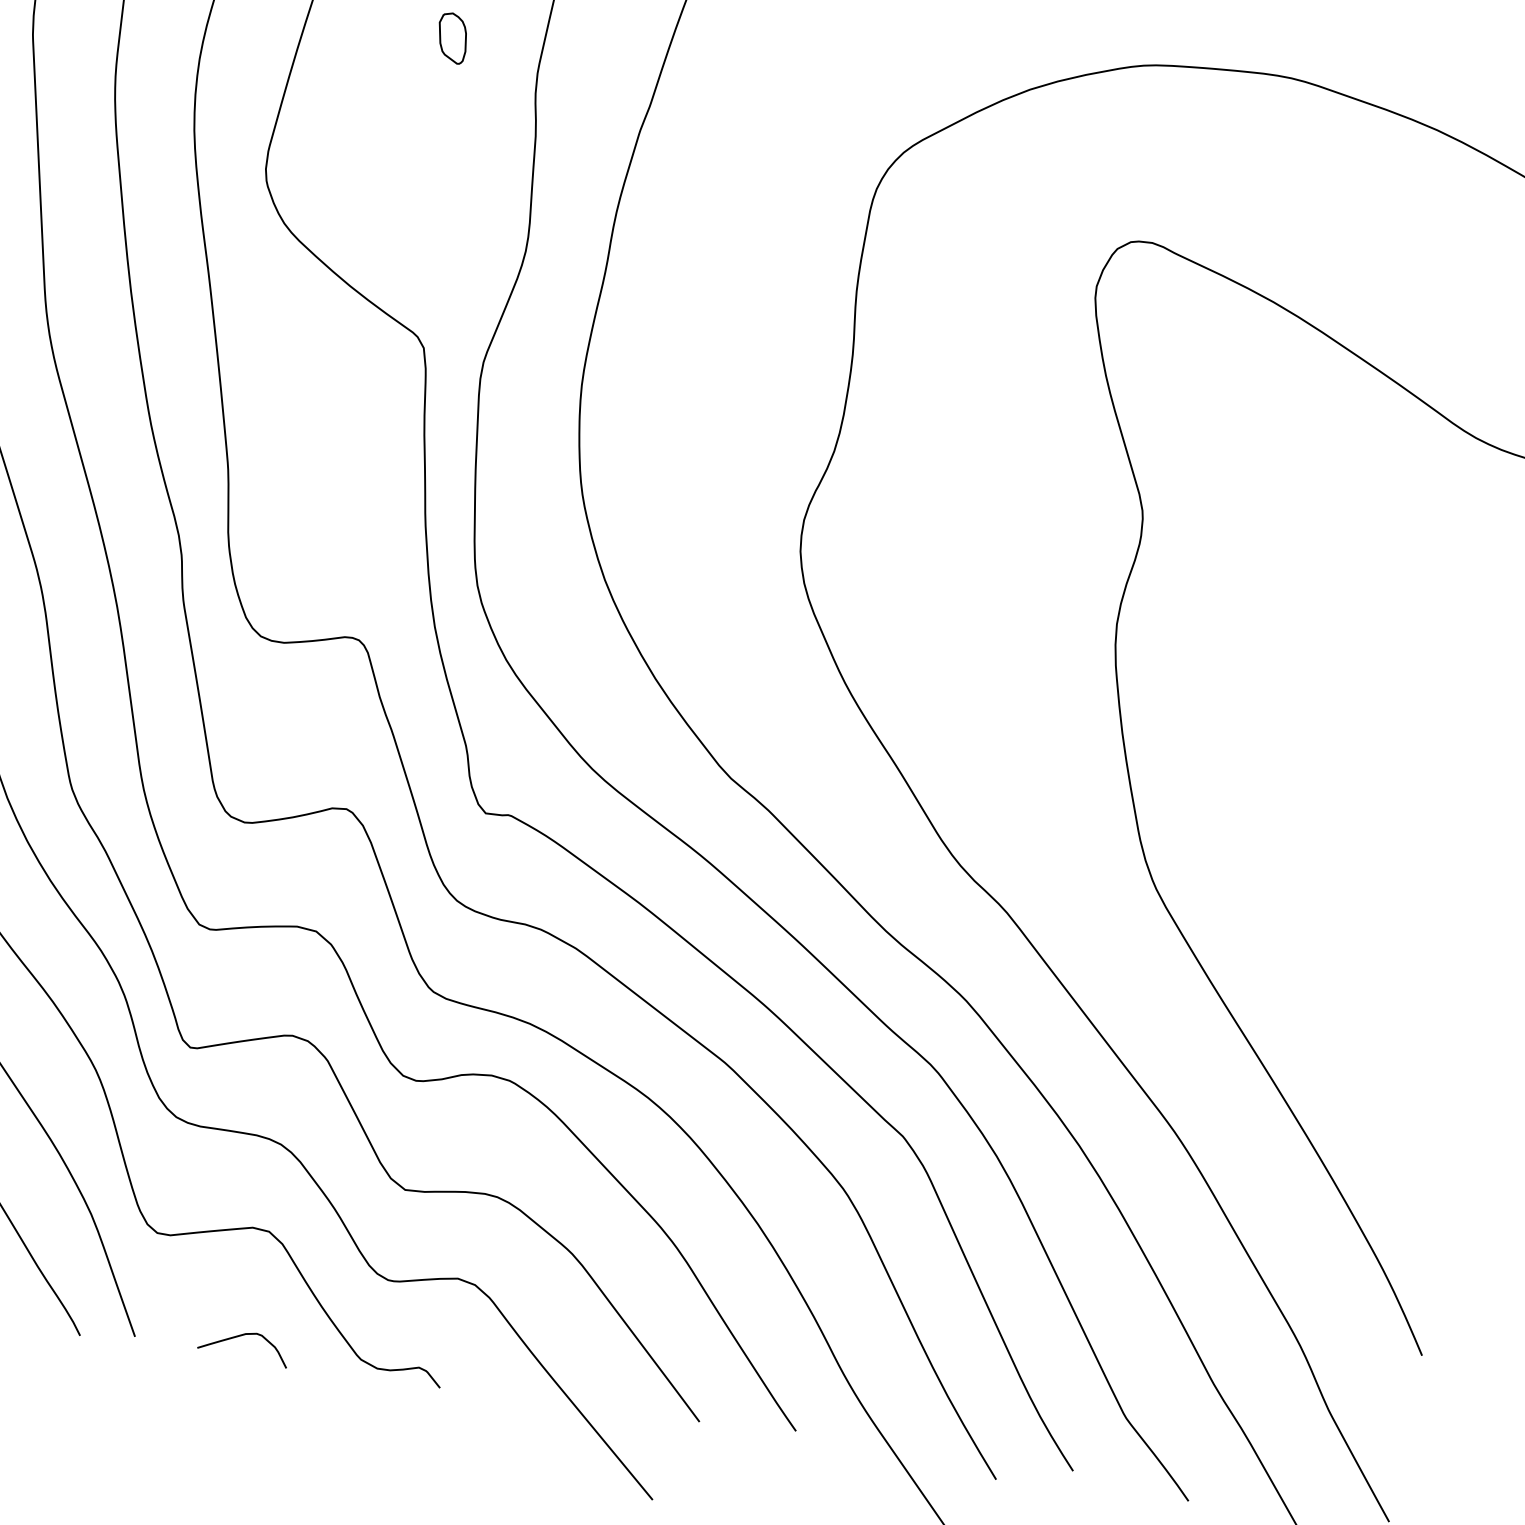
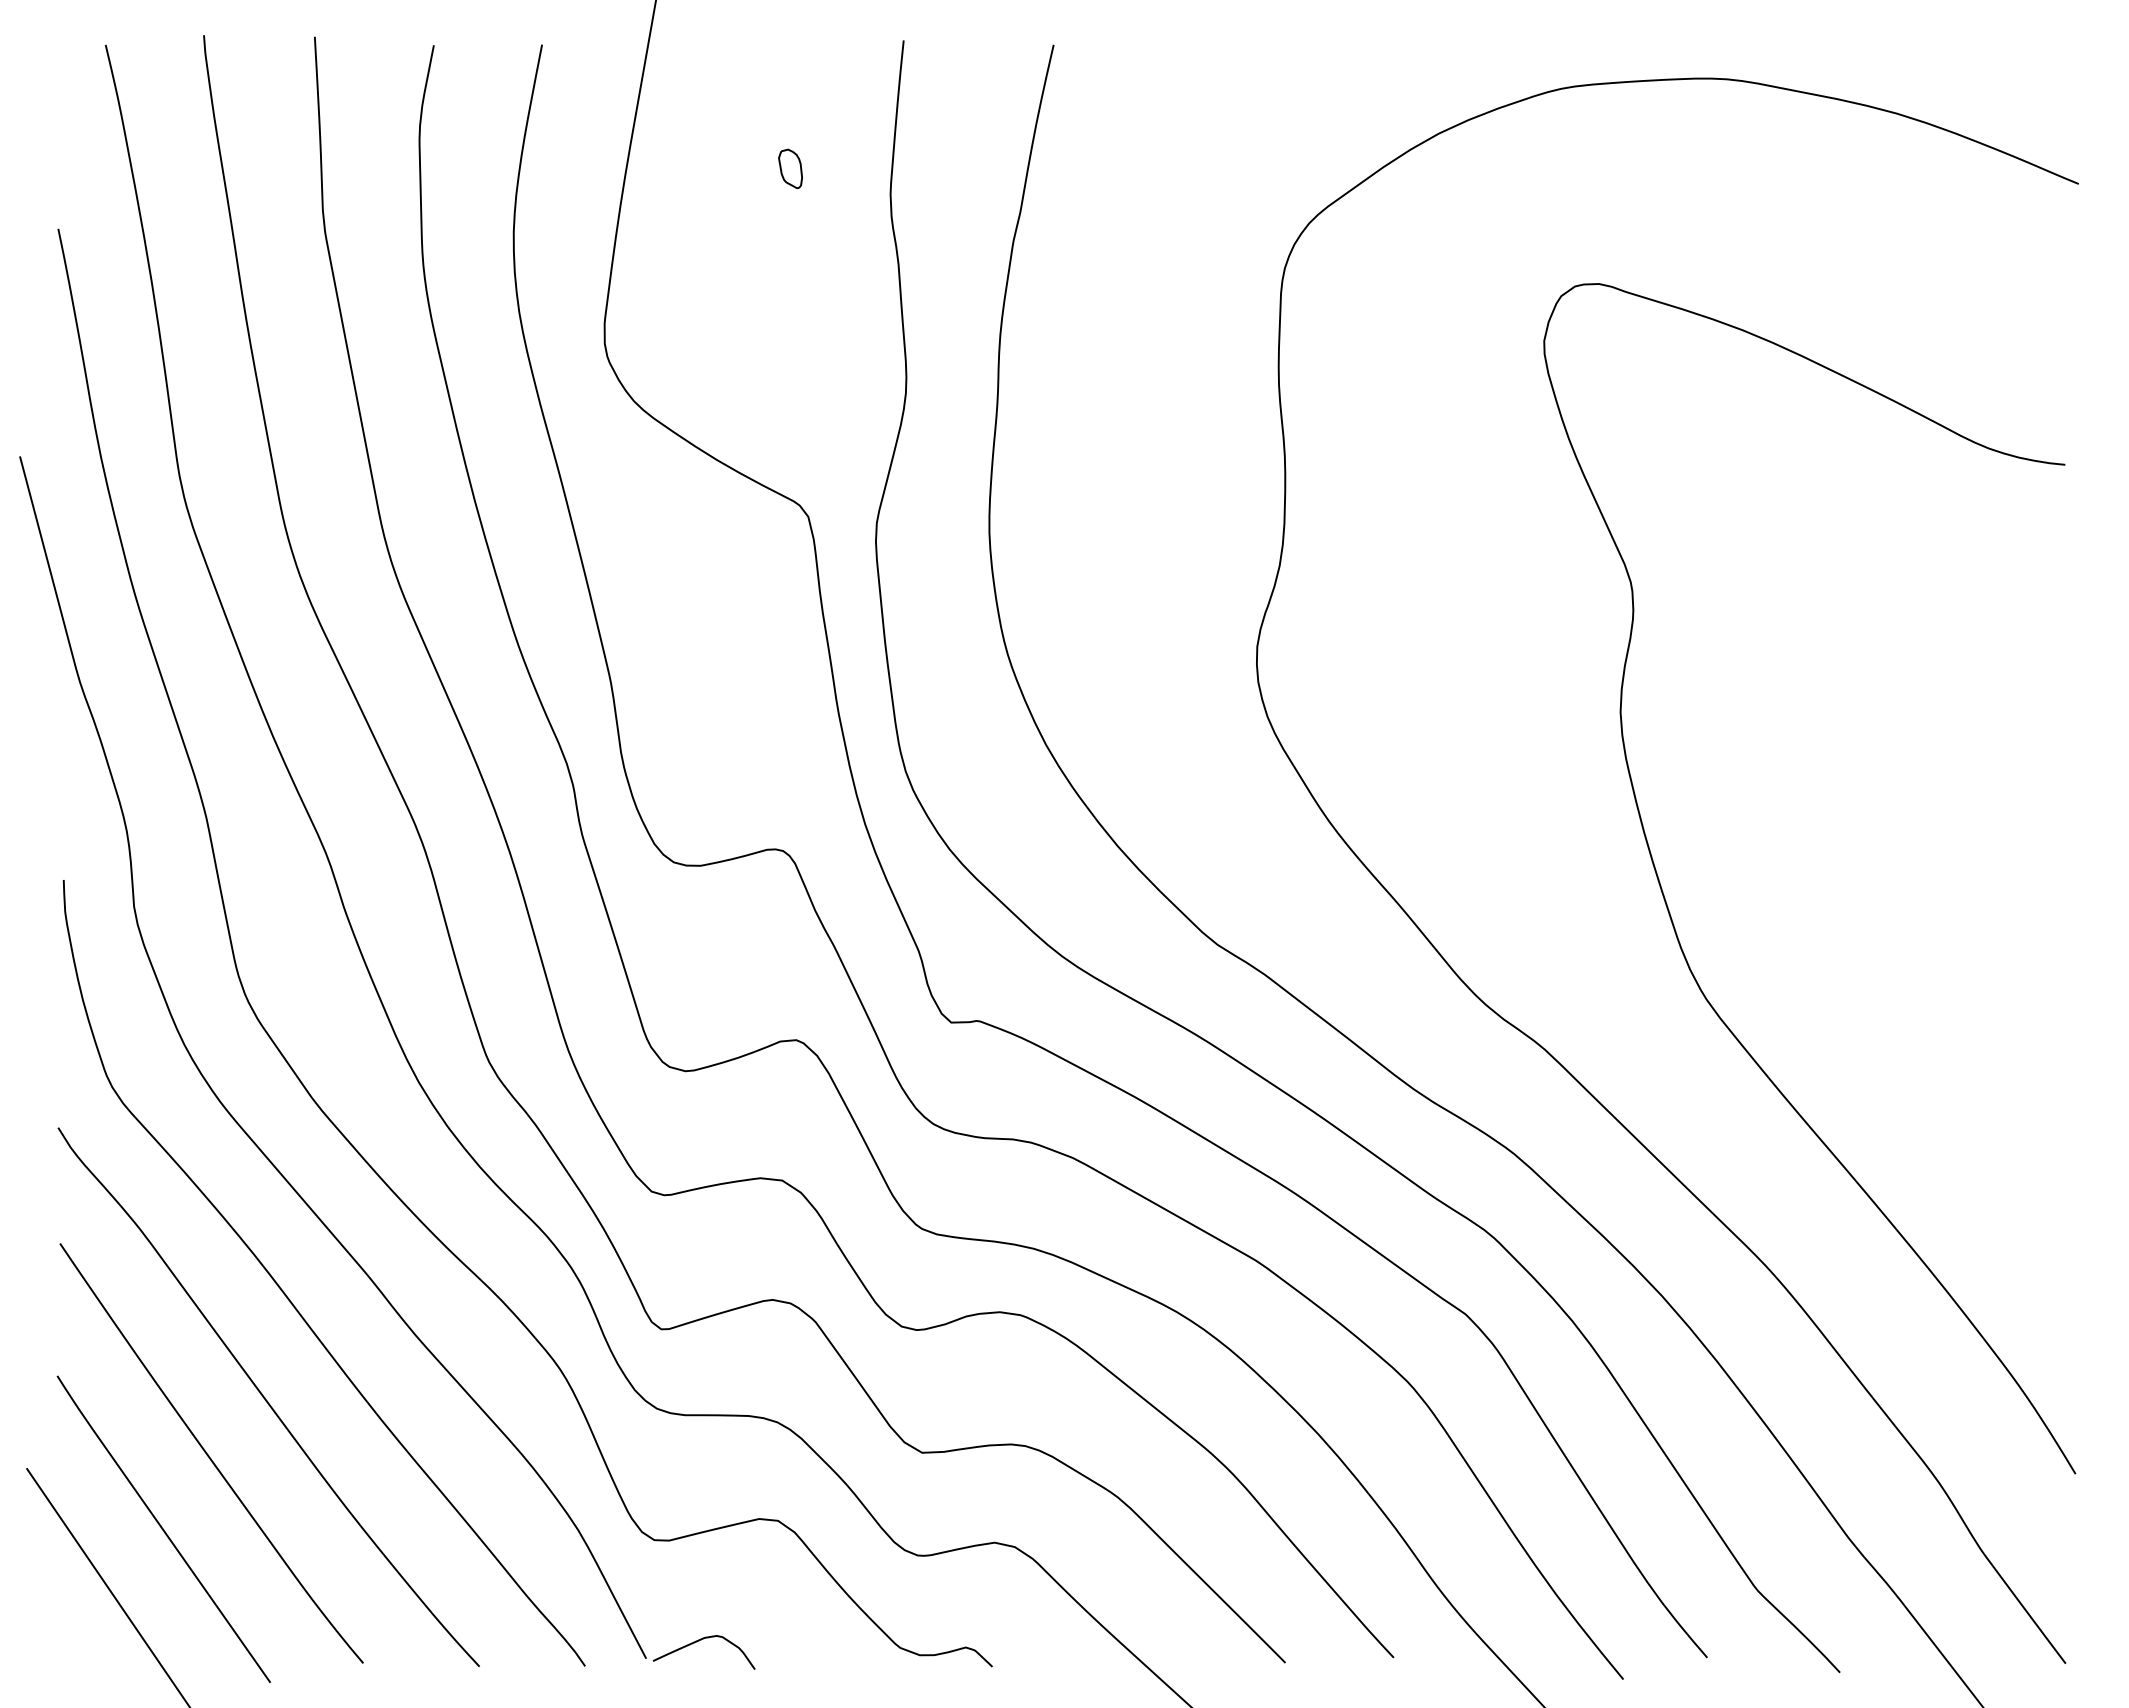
part: (452, 37) -> (790, 168), size x0.7
curve: (240, 1336) -> (699, 1641), moved

